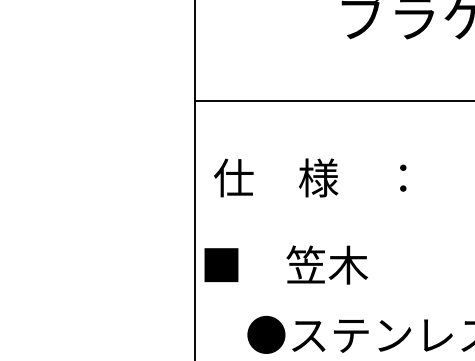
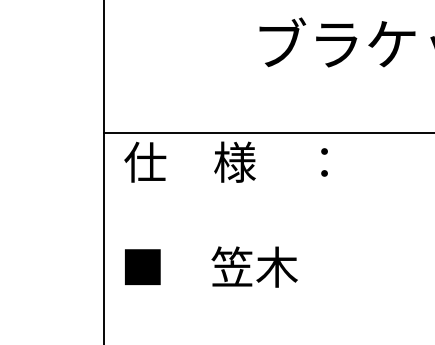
text: (310, 177) -> (226, 161), moved
text: (285, 264) -> (210, 266), moved

